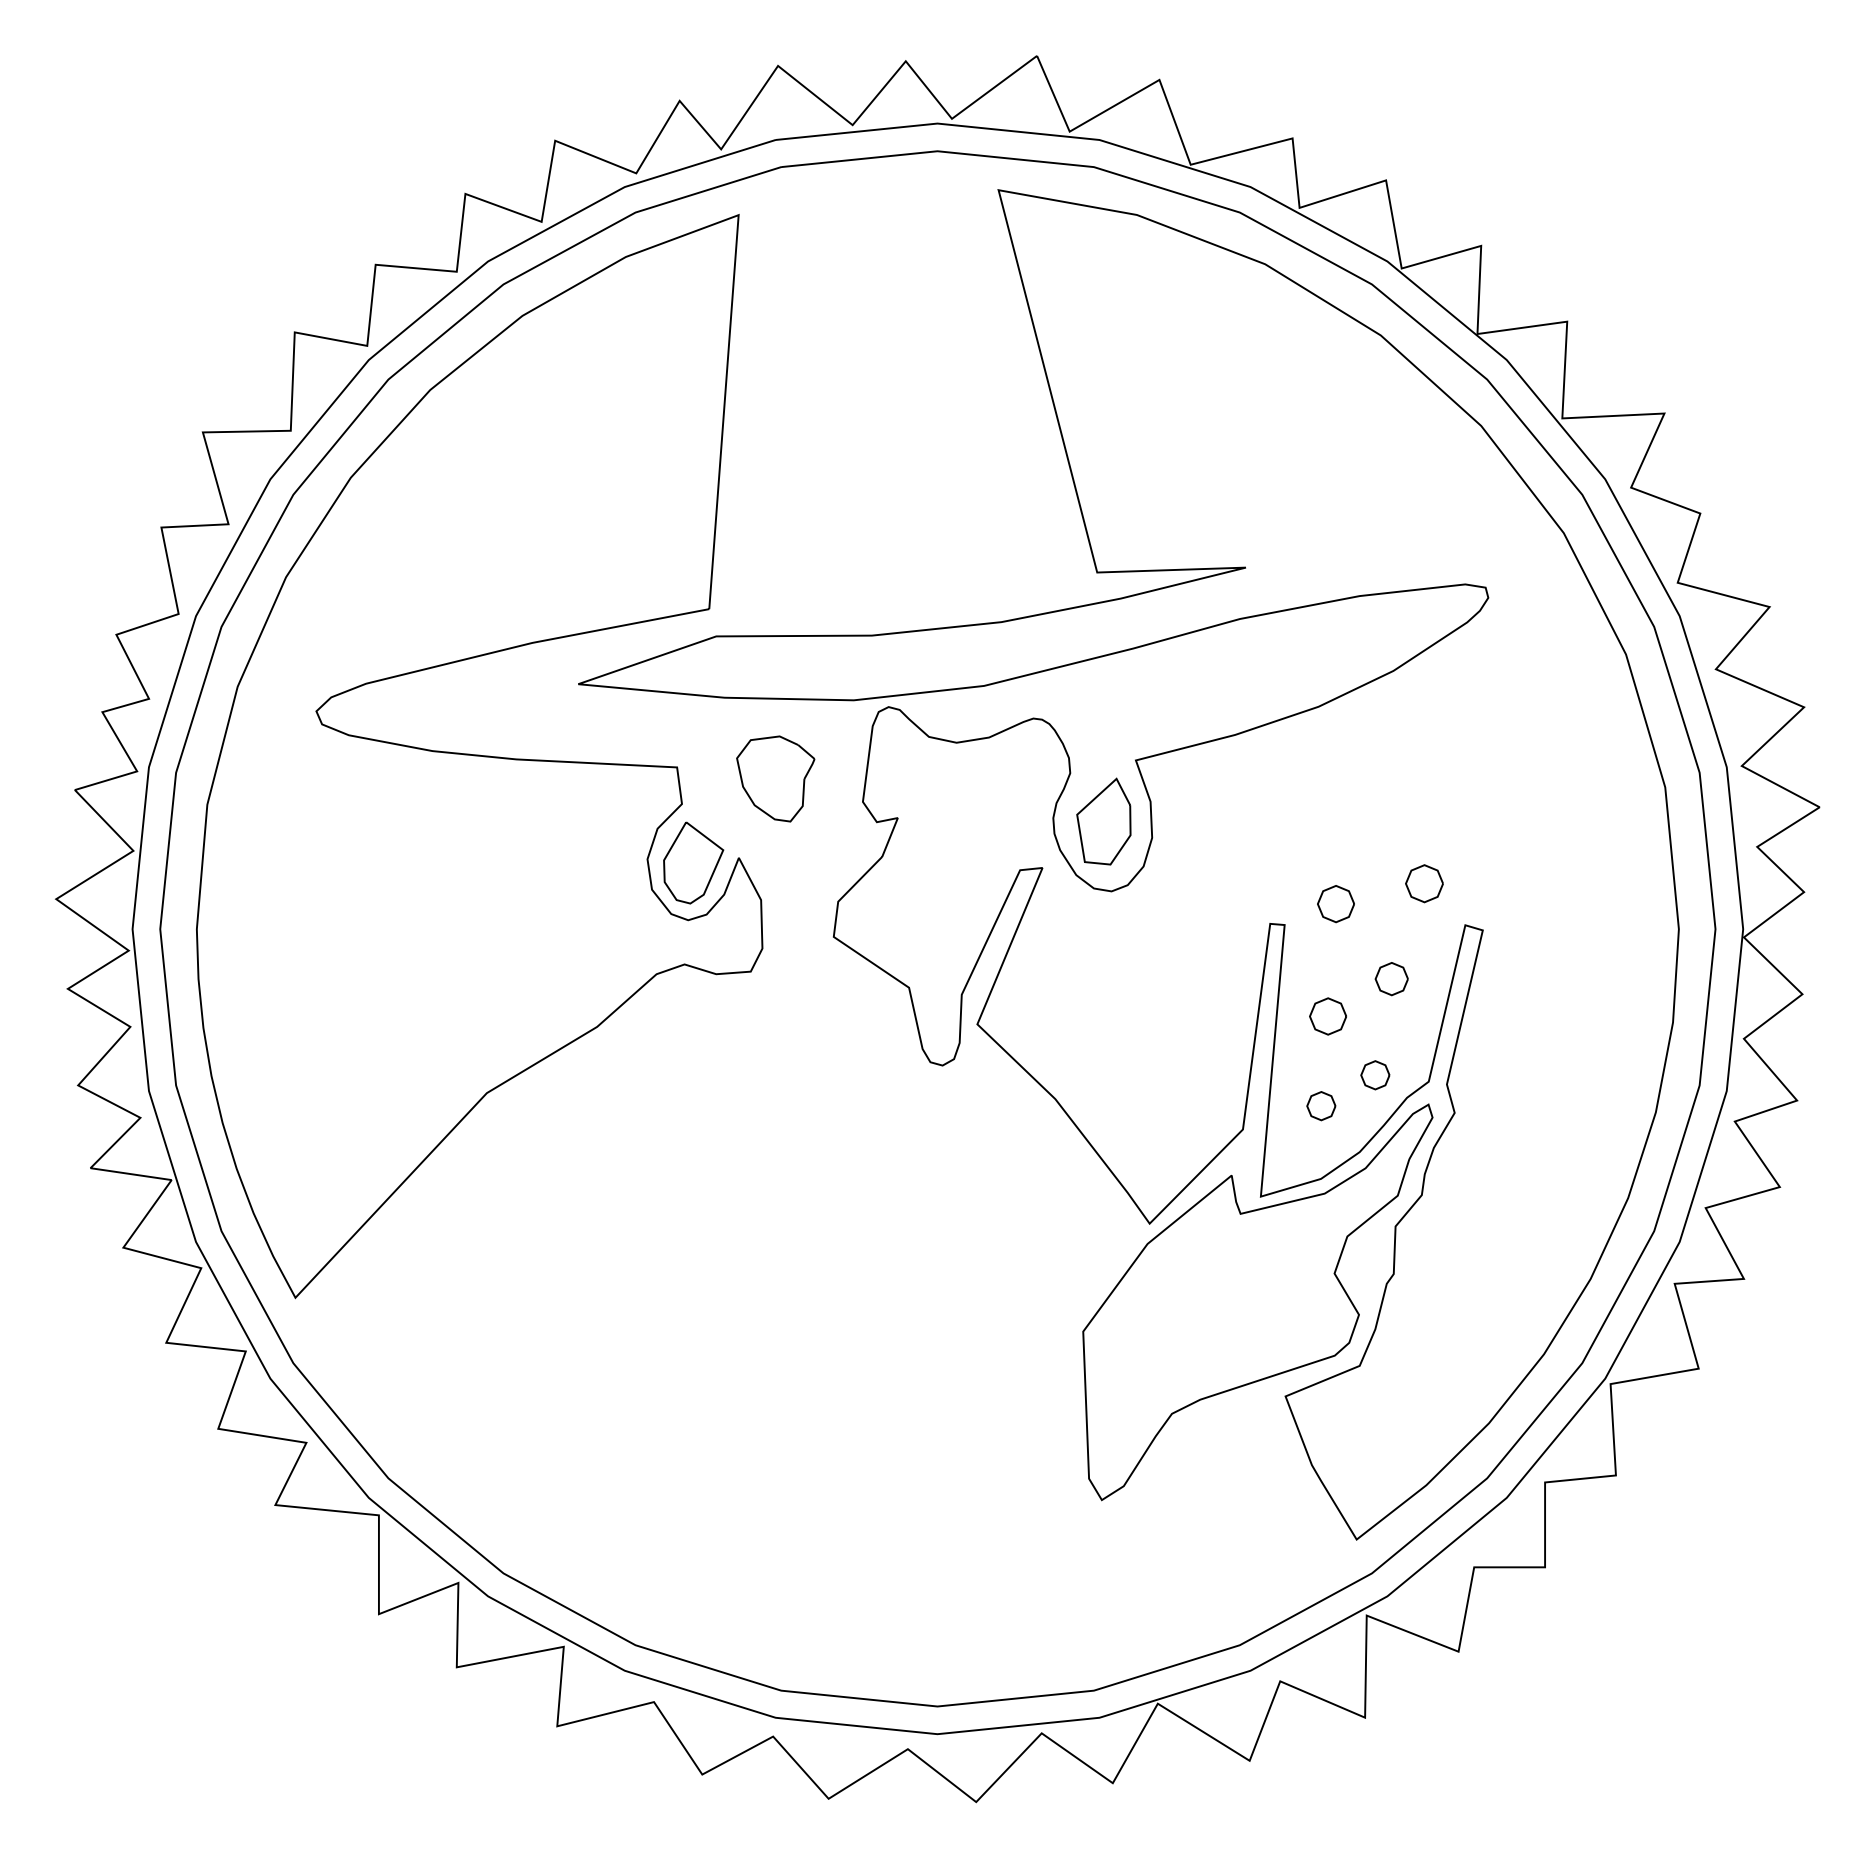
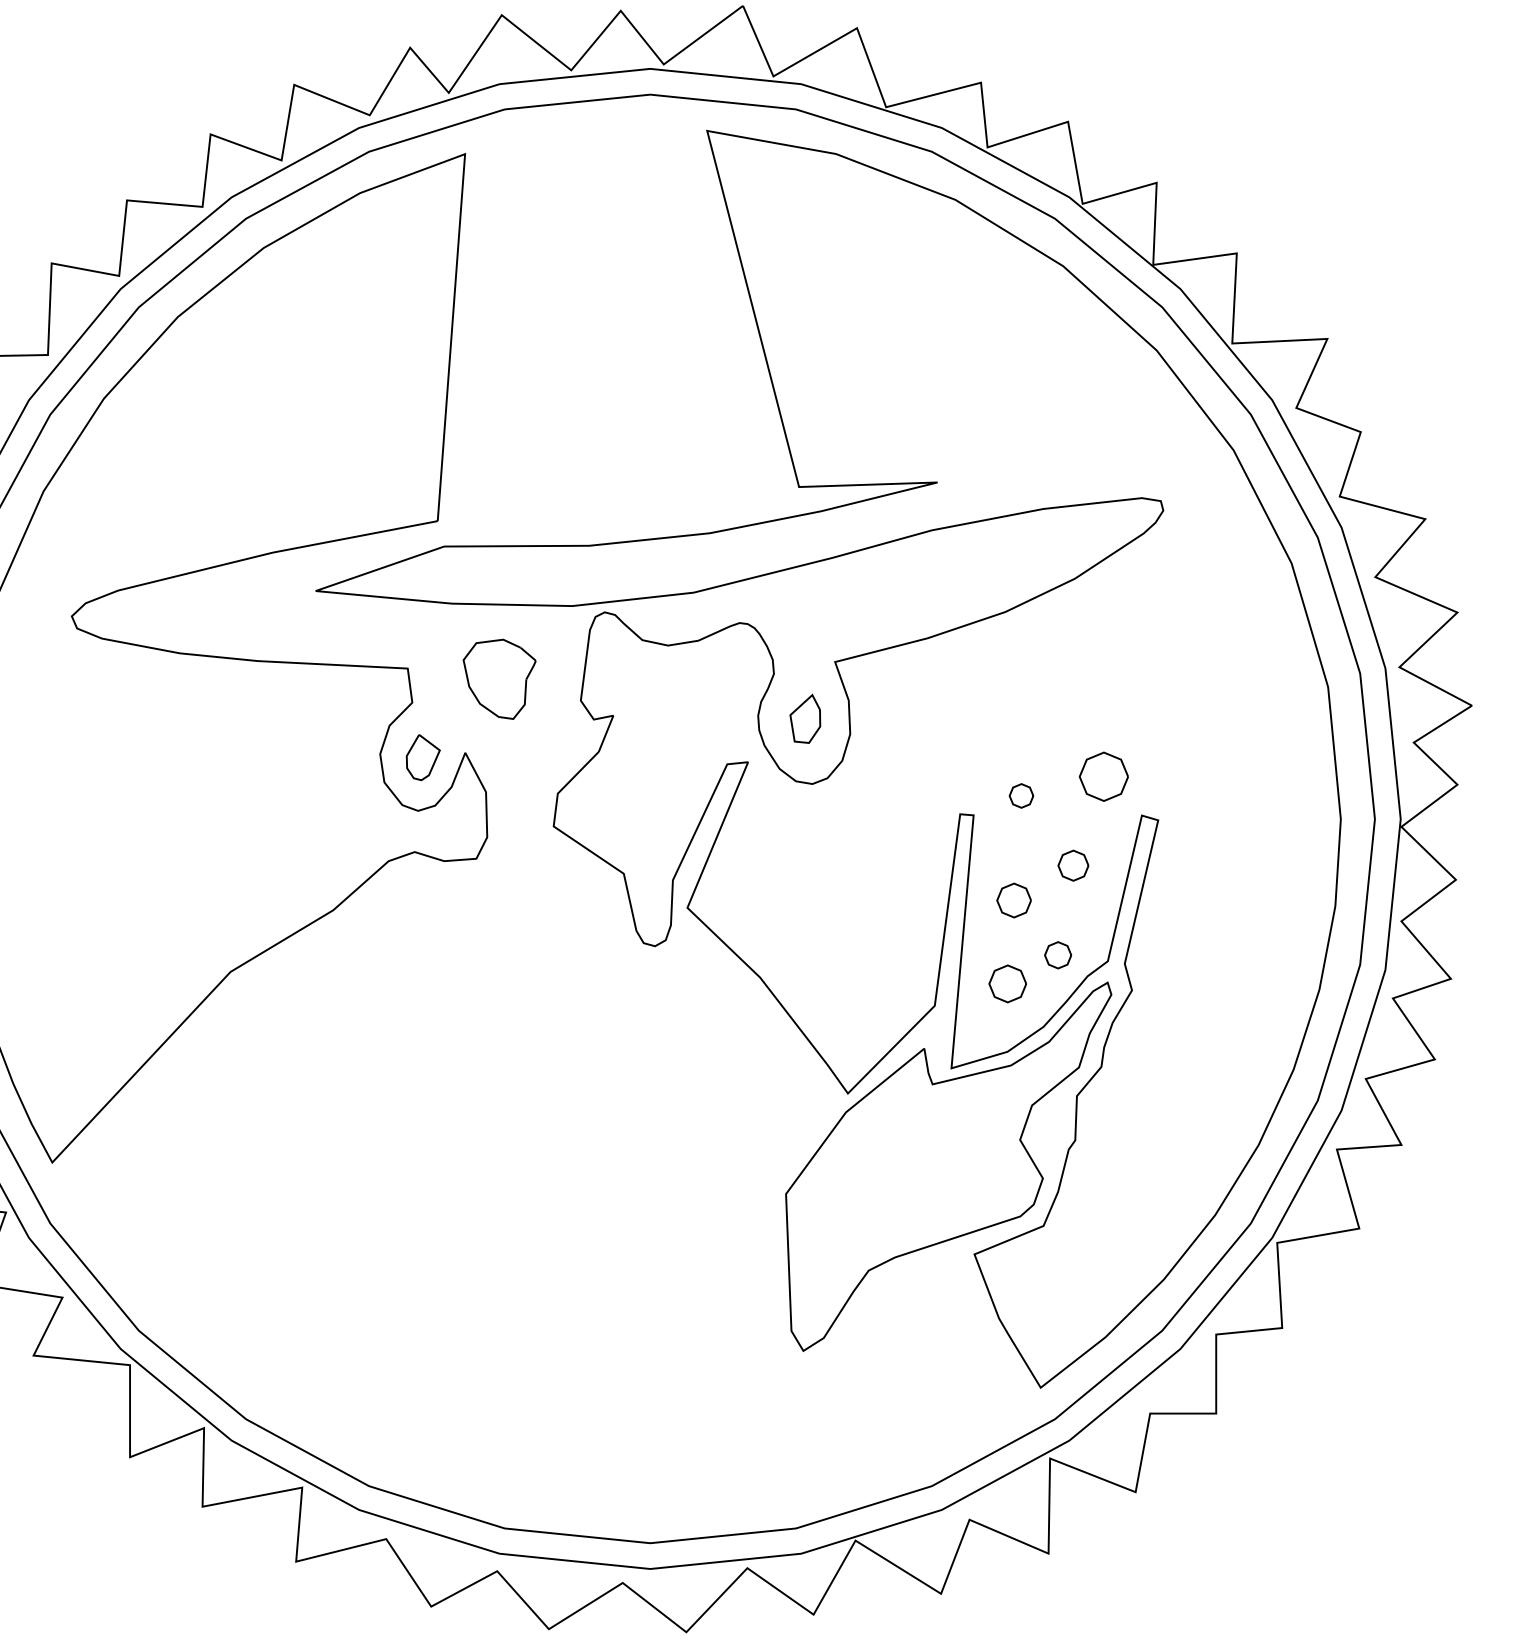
part: (1103, 821) -> (804, 718), size x0.6
part: (693, 862) -> (423, 757), size x0.6
part: (1424, 883) -> (1103, 776), size x1.4
part: (1335, 904) -> (1021, 796), size x0.7
part: (1321, 1106) -> (1007, 984), size x1.4

